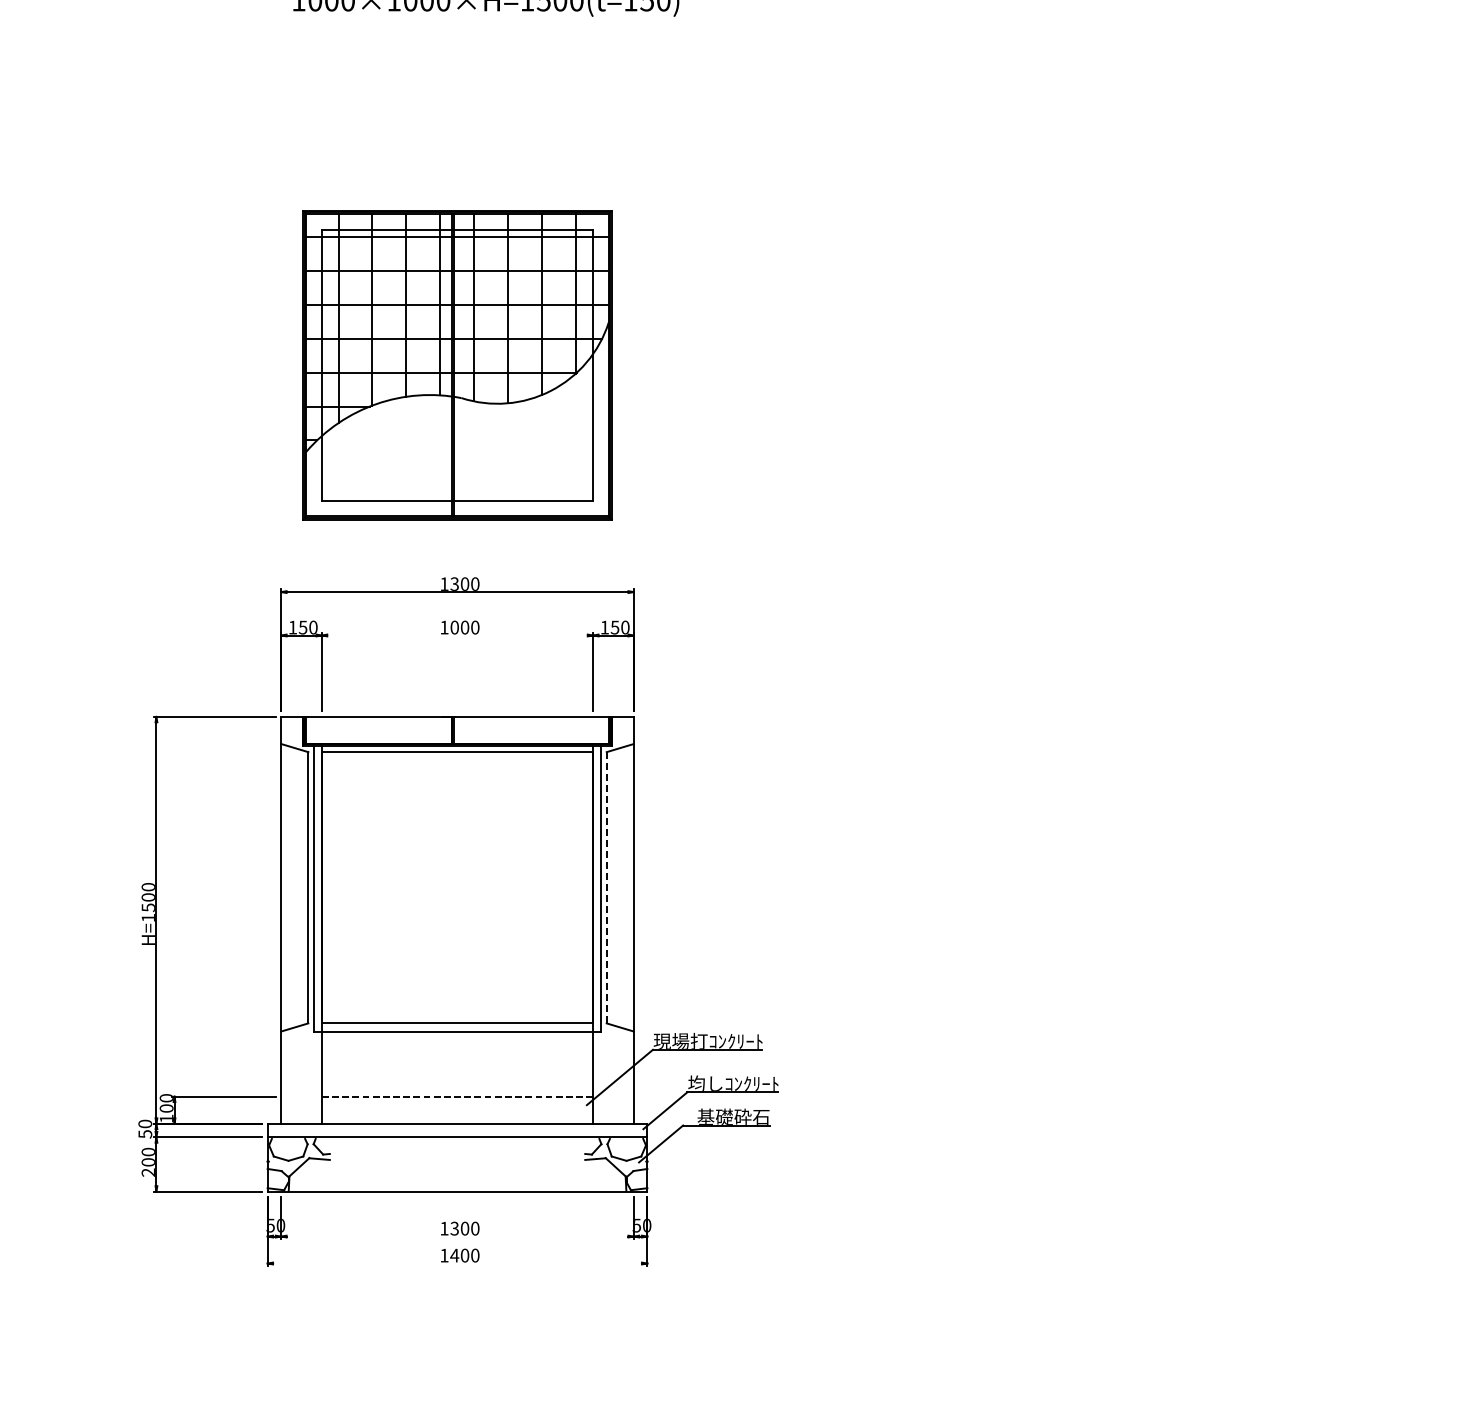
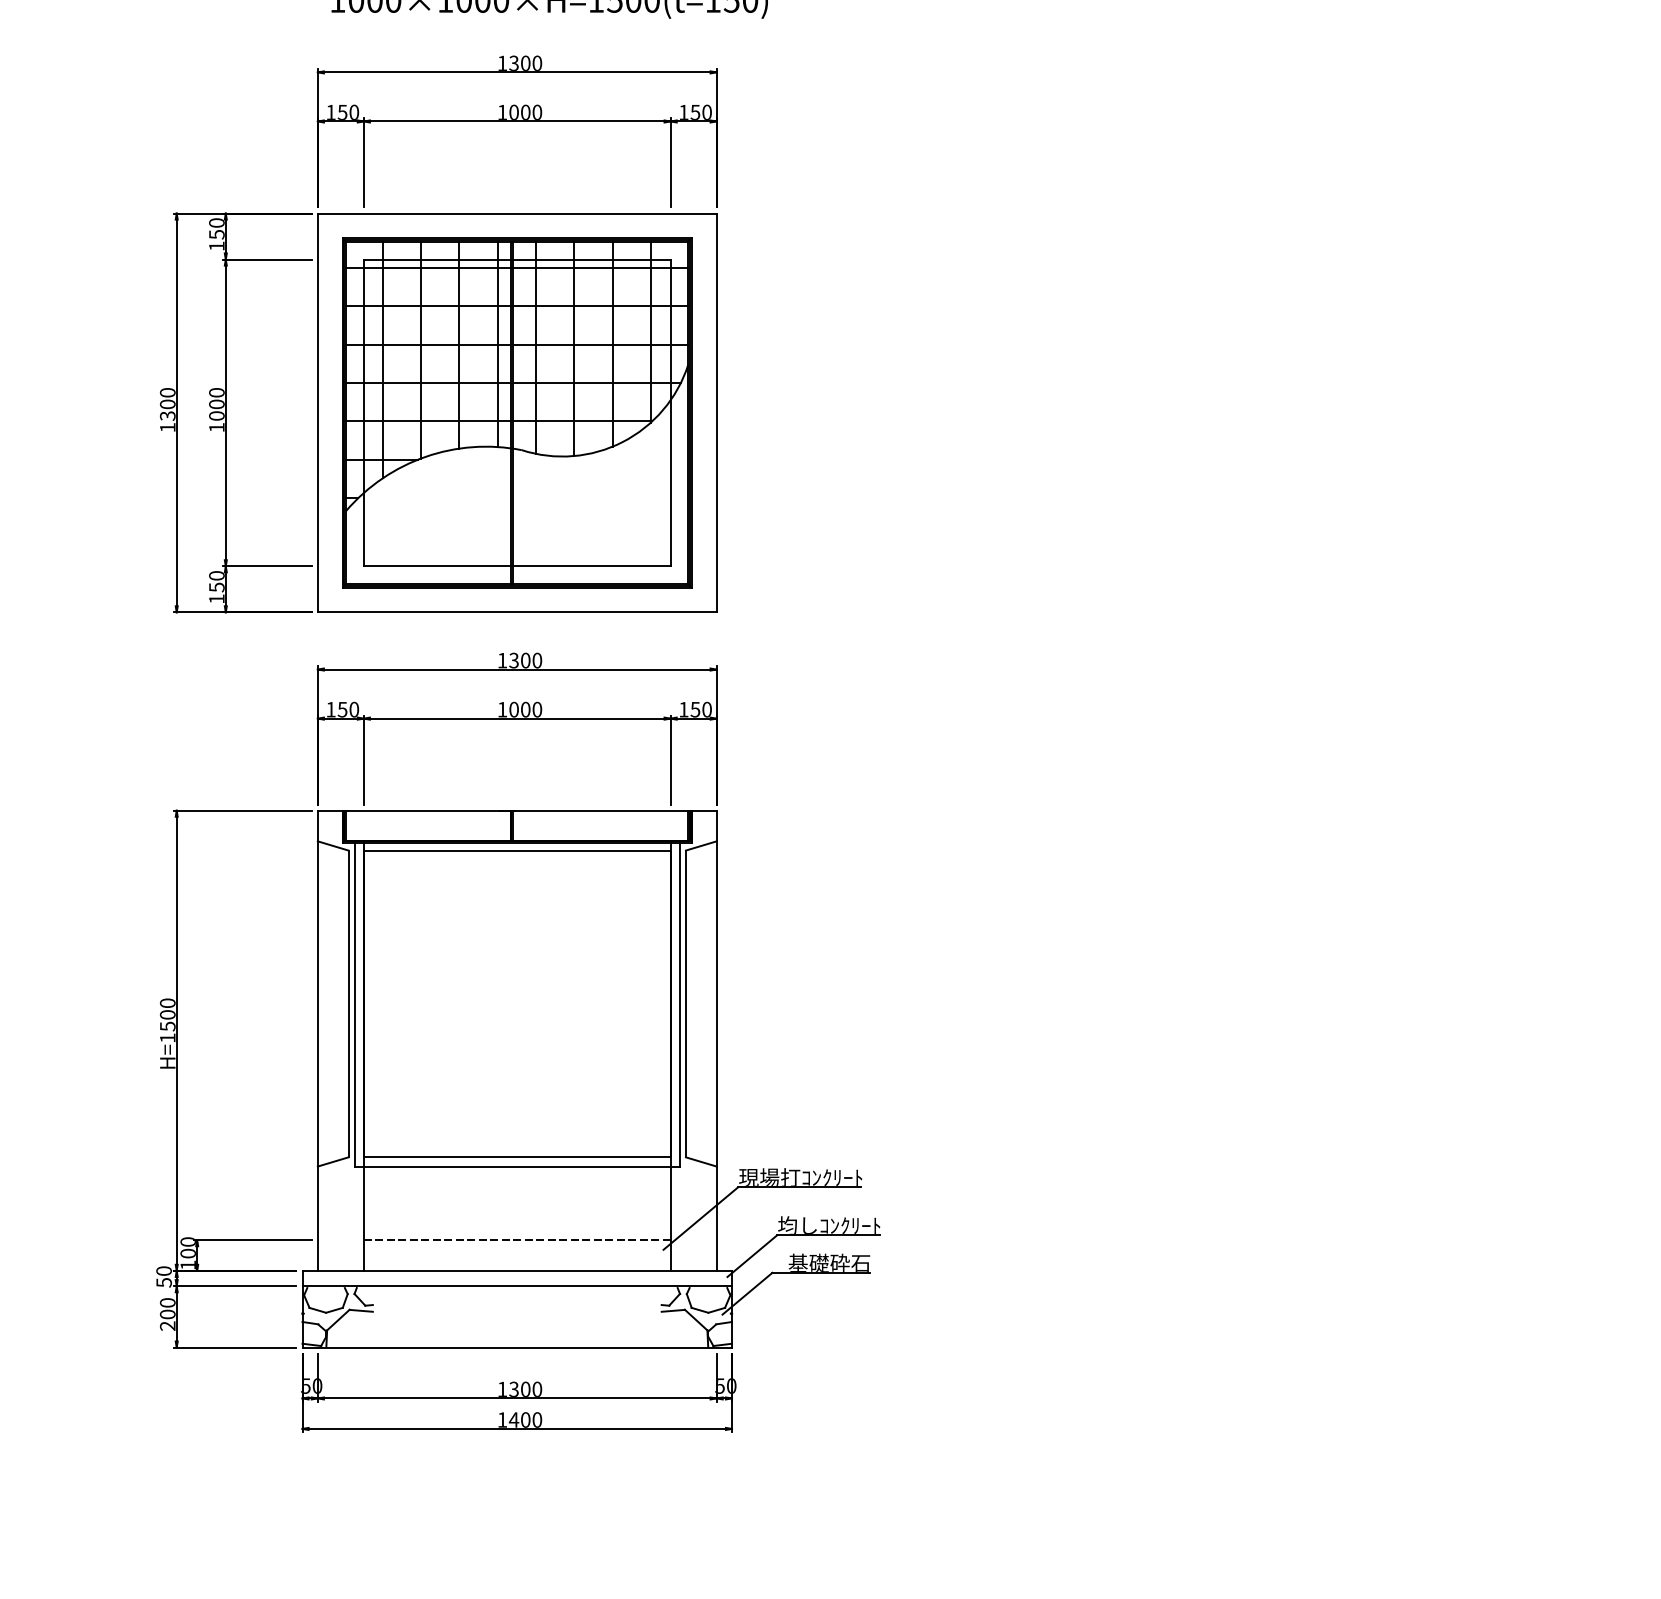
part: (387, 295) -> (438, 334), added
line: (457, 635) -> (517, 718), added
line: (606, 887) -> (685, 1003), dashed -> solid
line: (457, 1236) -> (517, 1398), added
line: (457, 1263) -> (517, 1428), added

